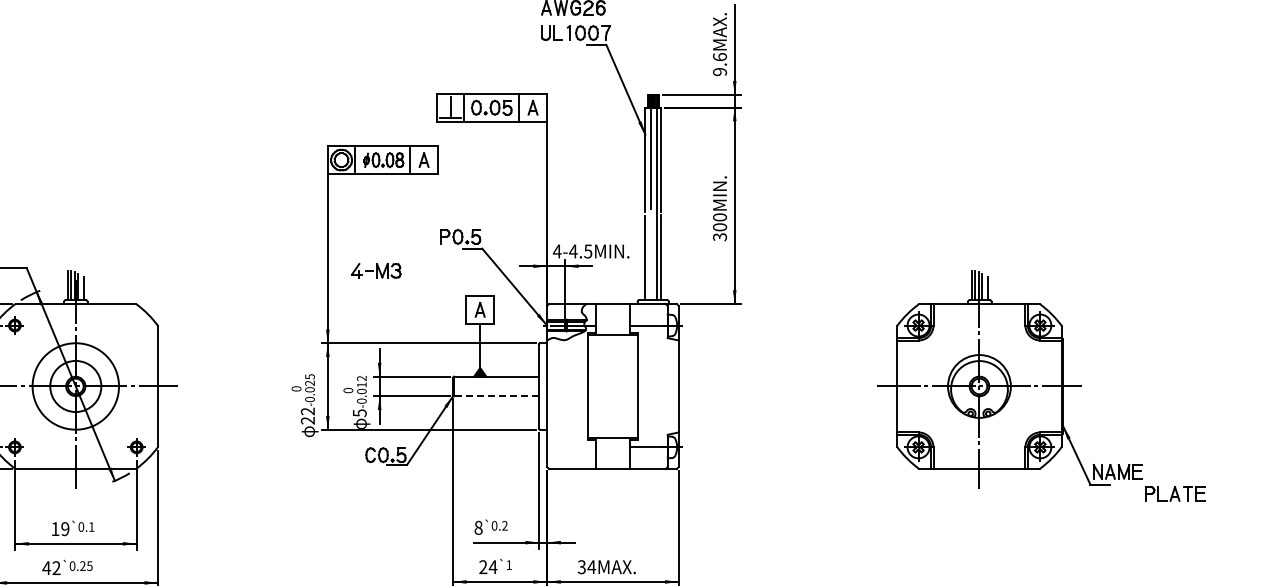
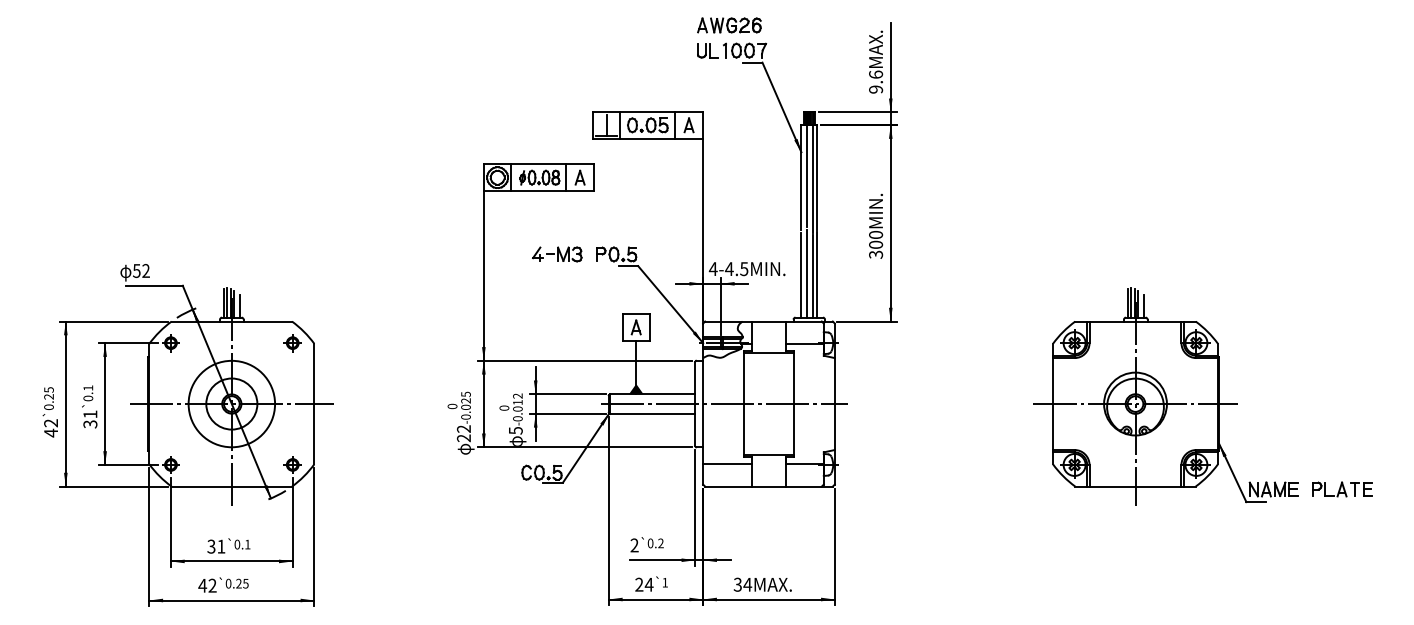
line: (651, 255) -> (807, 273), added
part: (376, 270) -> (557, 254), moved
part: (136, 325) -> (292, 343), added
line: (568, 386) -> (724, 404), added
line: (496, 395) -> (652, 413), dashed -> solid
line: (571, 446) -> (727, 464), added
part: (1175, 493) -> (1342, 489), moved
text: (478, 527) -> (634, 545), 8 -> 2
text: (60, 528) -> (216, 546), 19 -> 31

